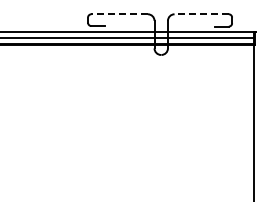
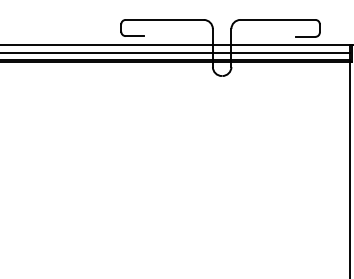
line: (119, 14) -> (164, 20), dashed -> solid
line: (201, 14) -> (277, 20), dashed -> solid

